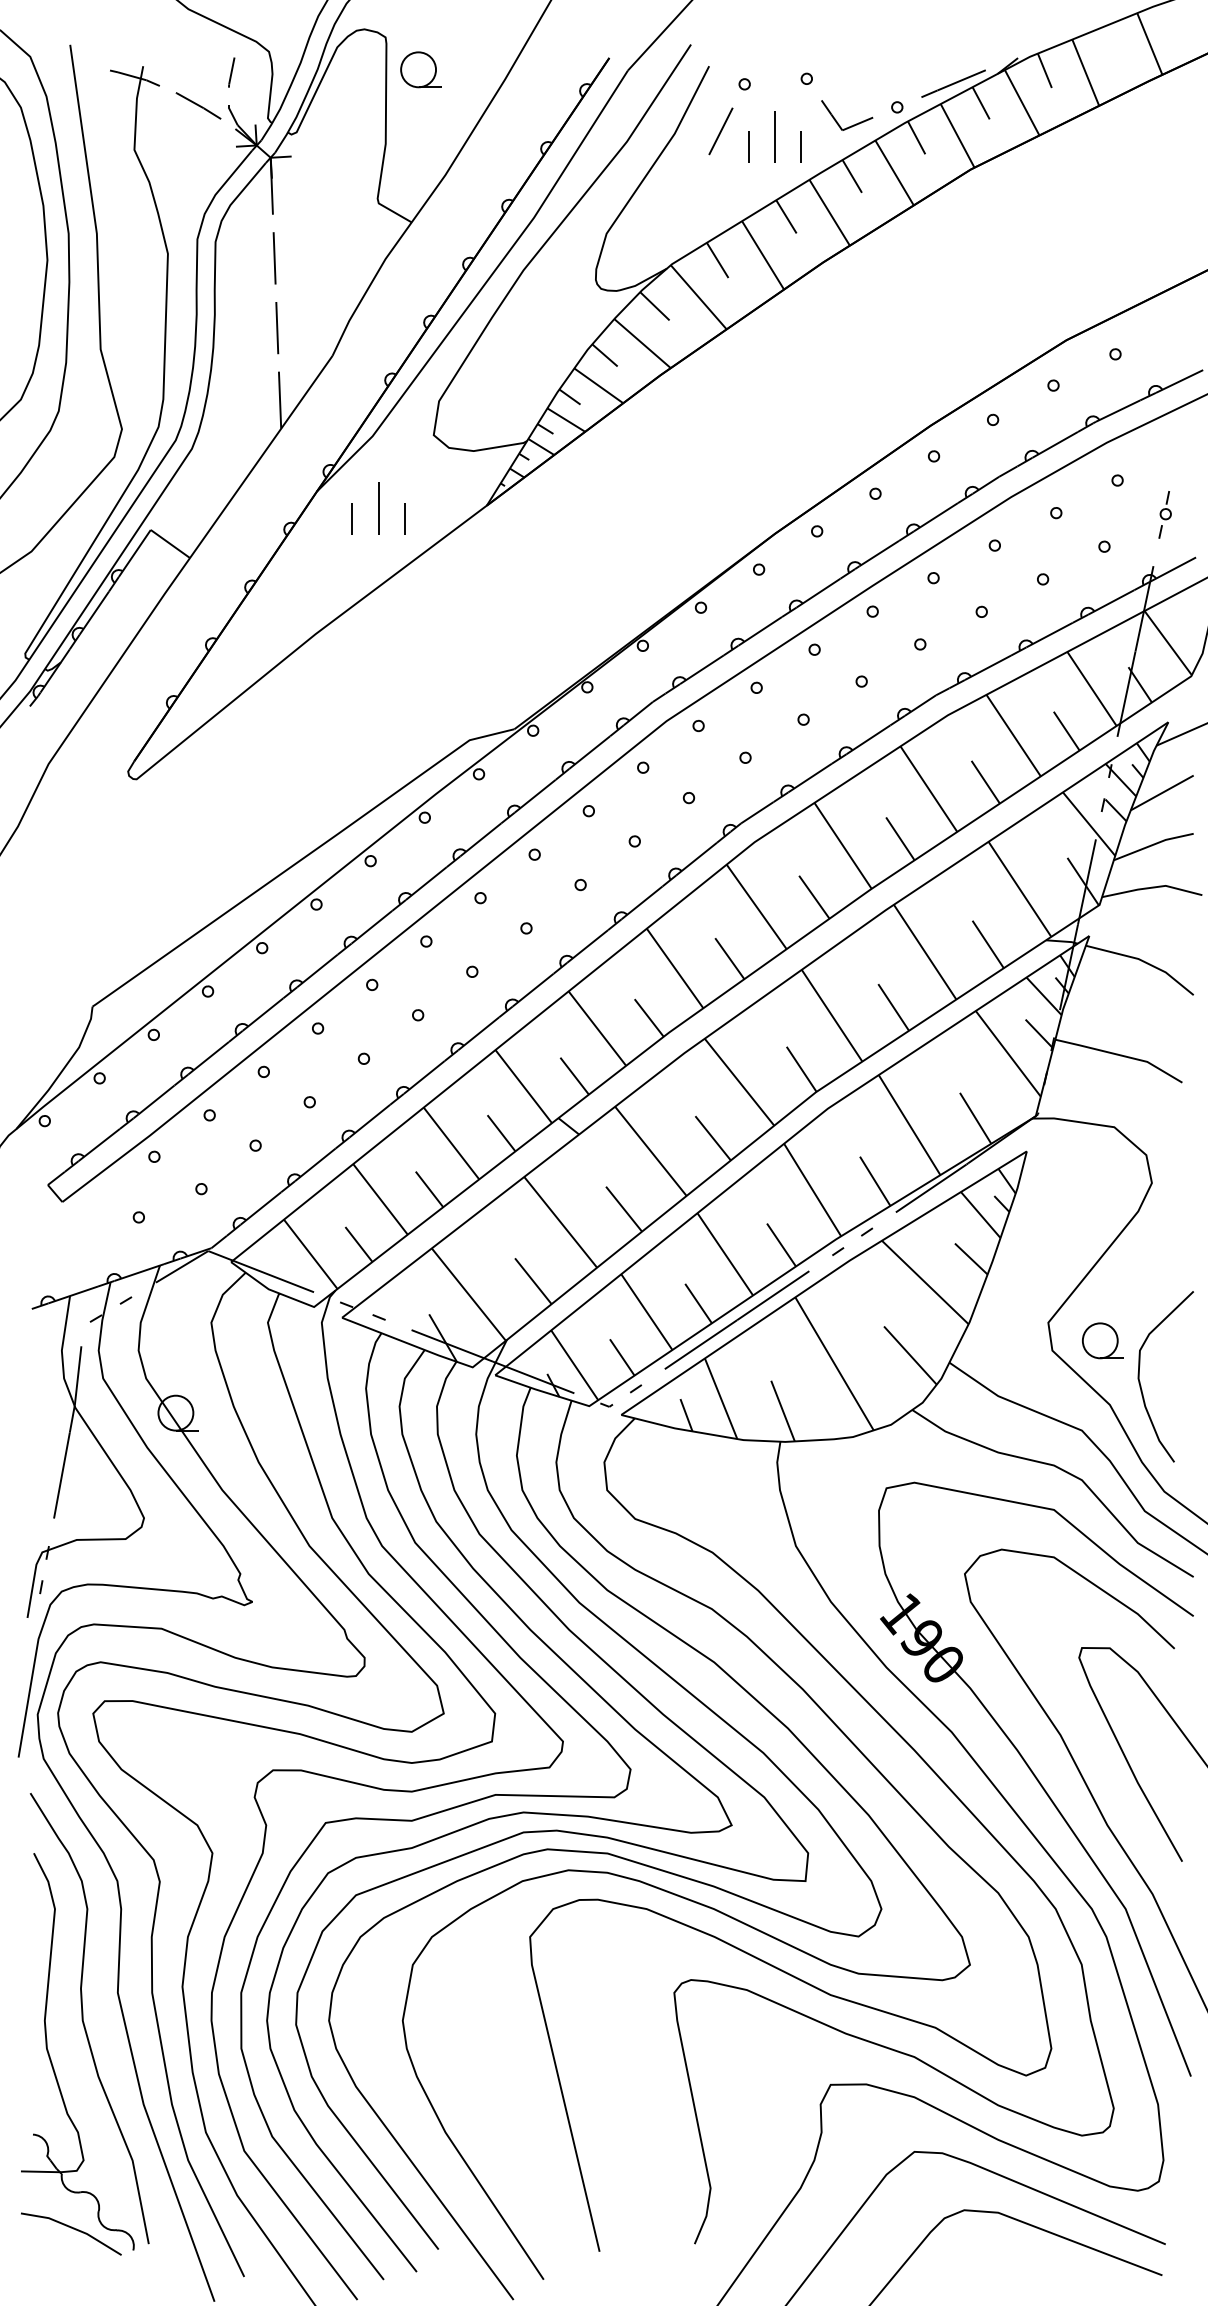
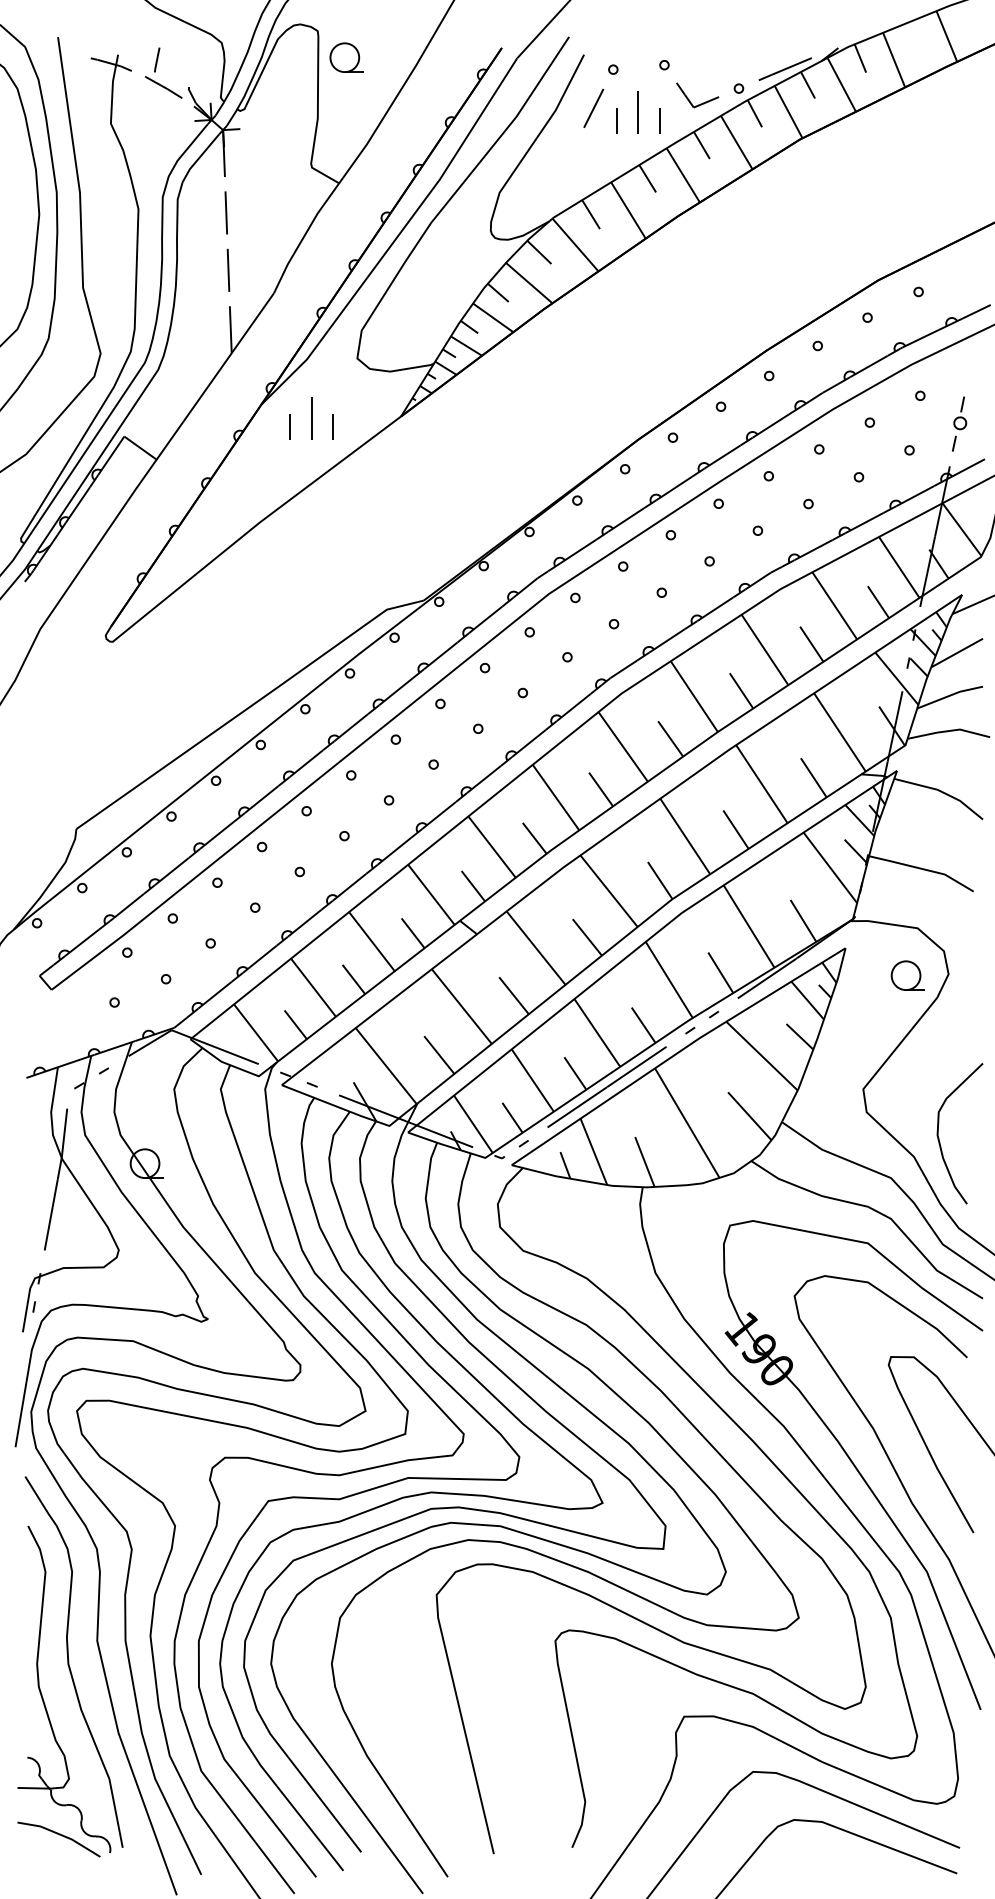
line: (231, 72) -> (157, 59), moved
part: (1164, 514) -> (958, 423), size x1.4
part: (1102, 1340) -> (907, 975), moved

